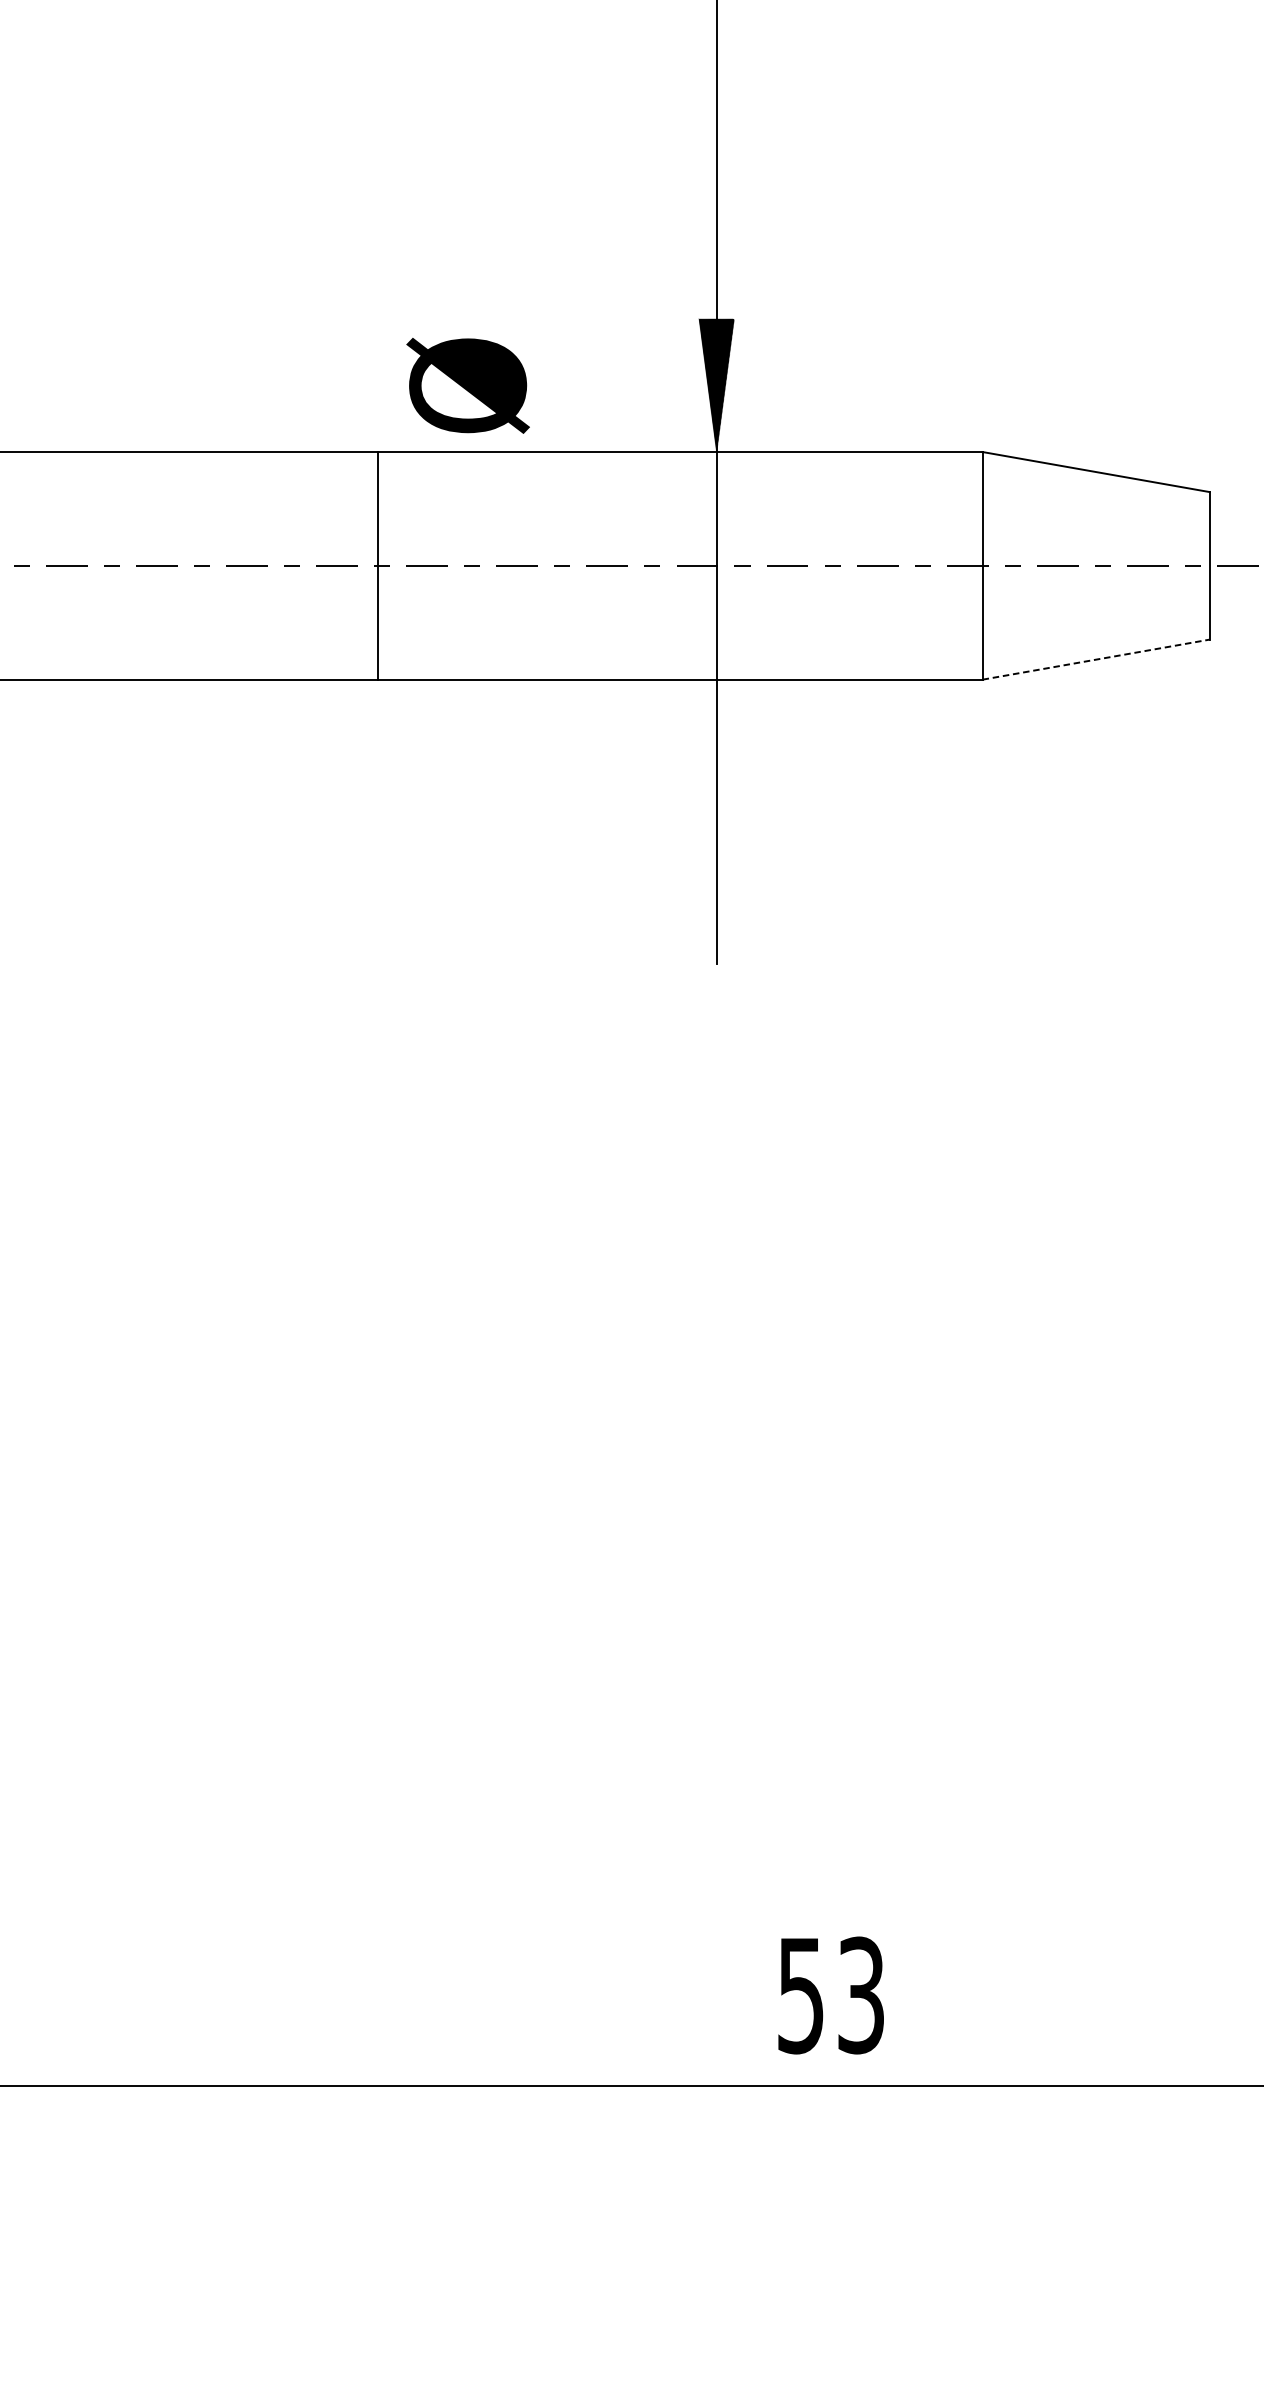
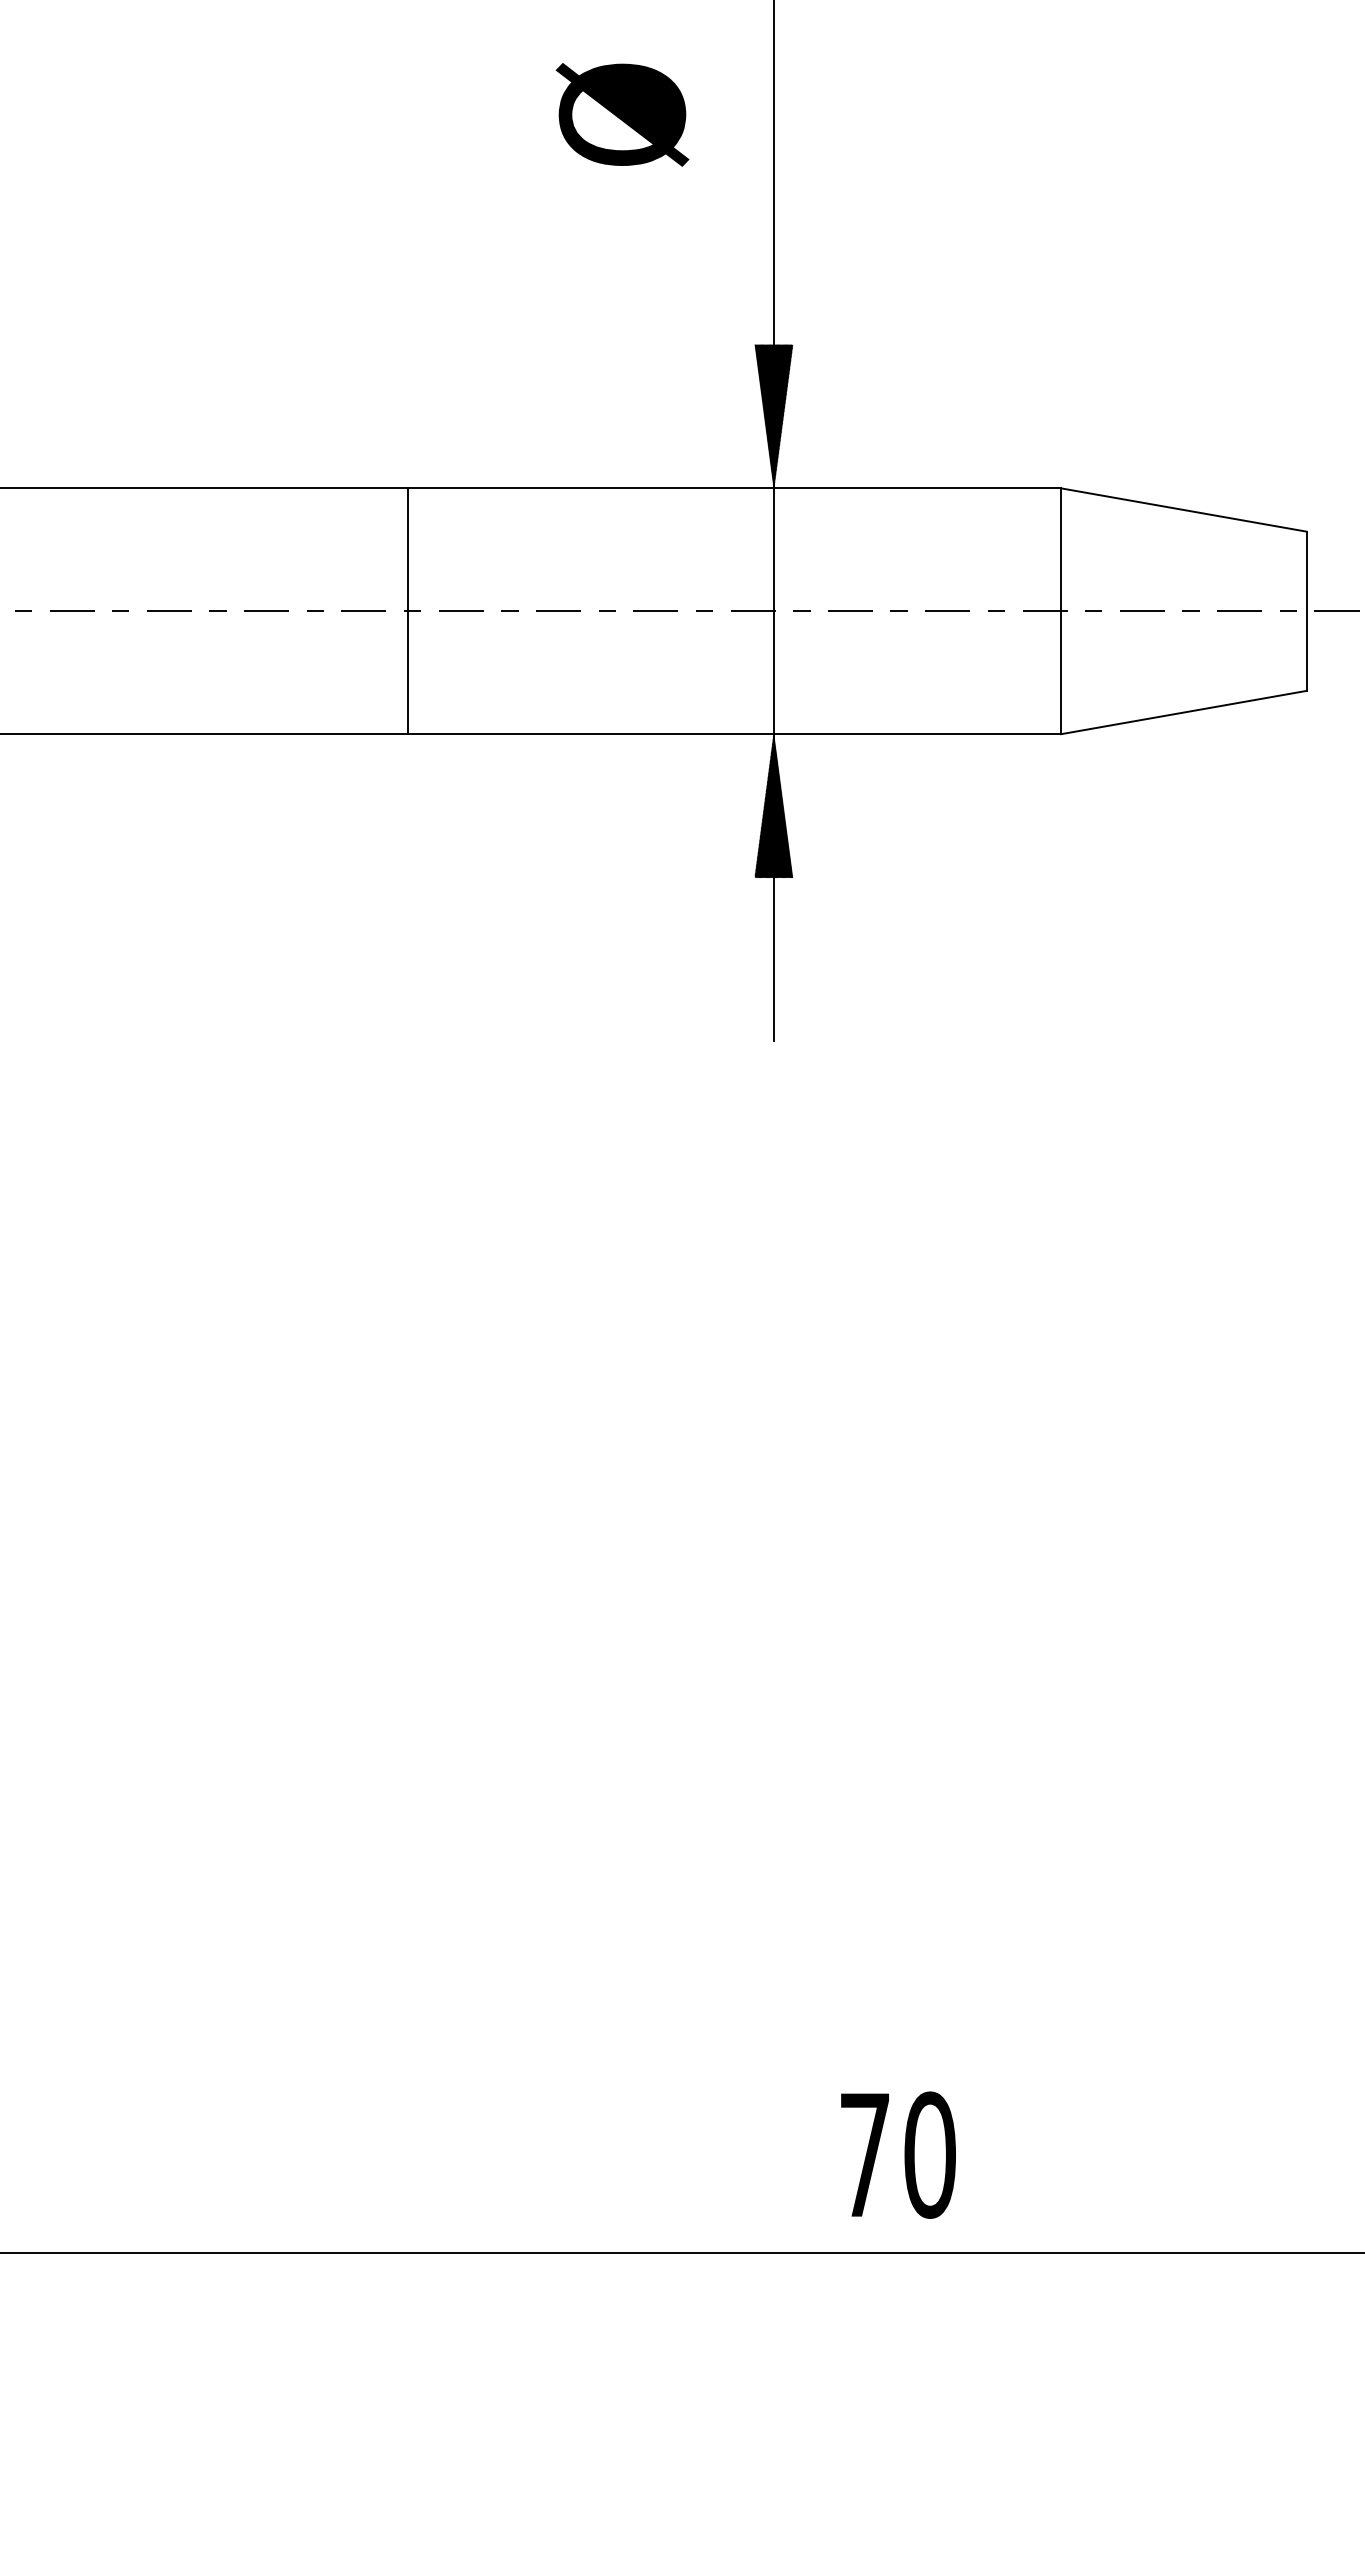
text: (468, 385) -> (622, 114), moved
line: (1095, 659) -> (1183, 712), dashed -> solid
hatch: (716, 745) -> (773, 805), added
text: (831, 1994) -> (897, 2154), 53 -> 70

